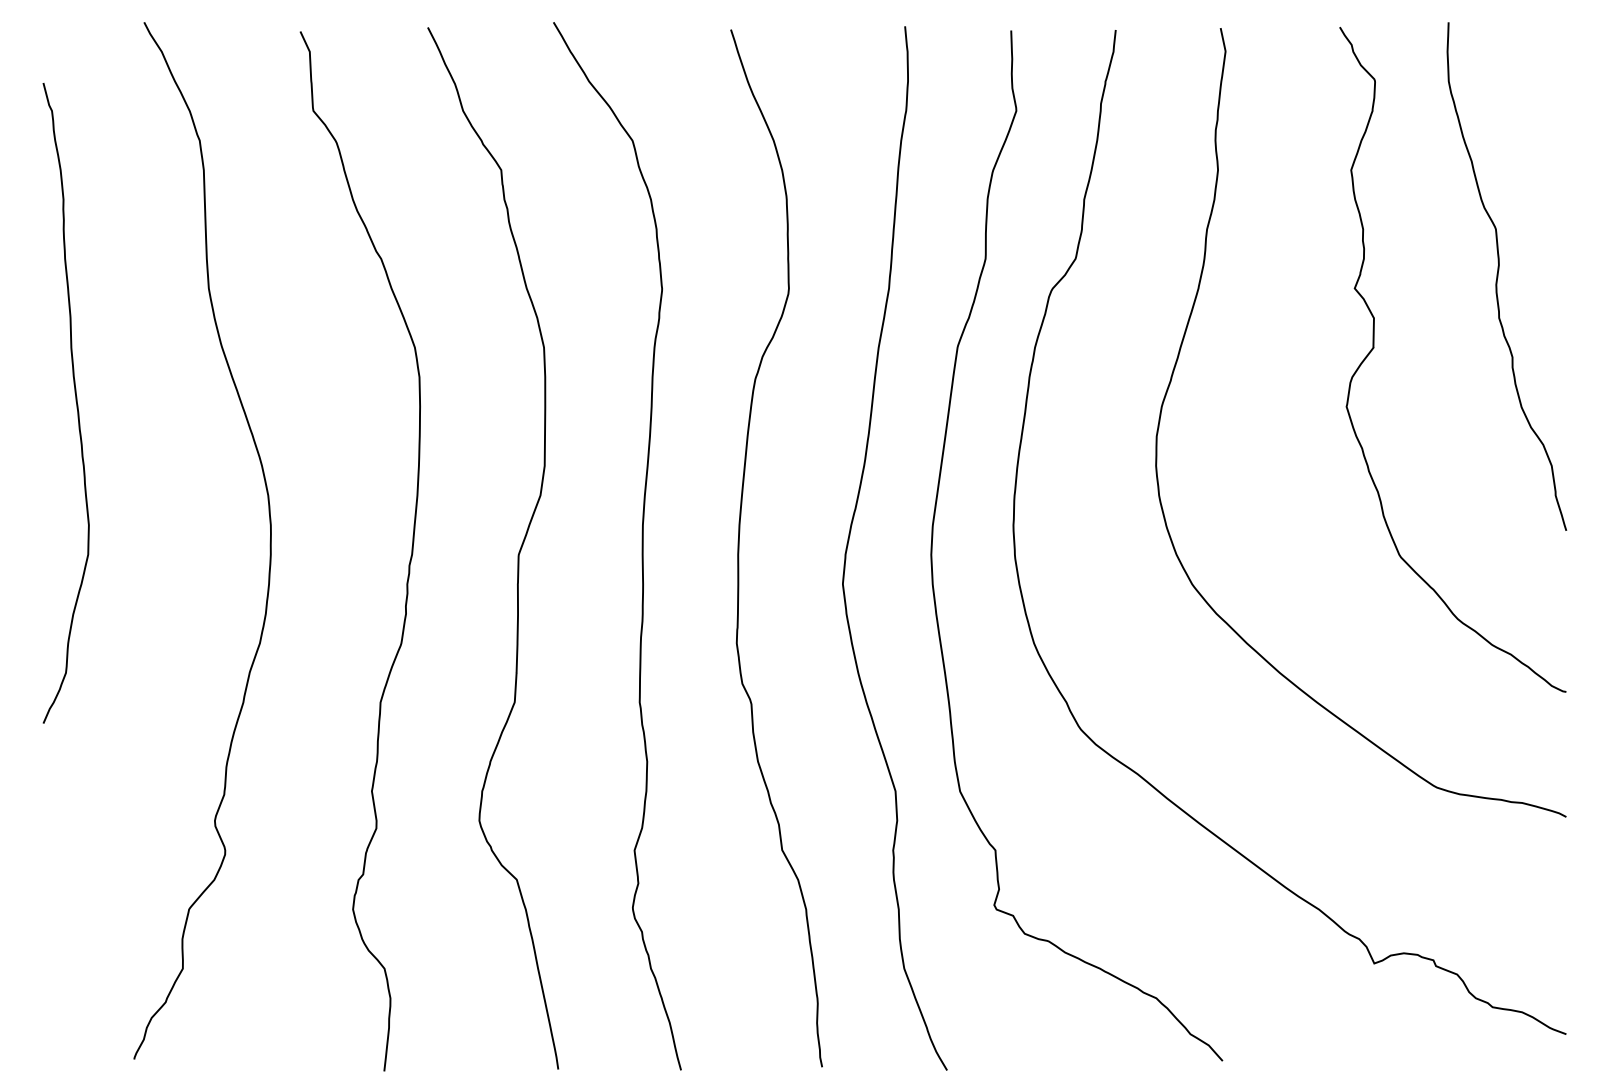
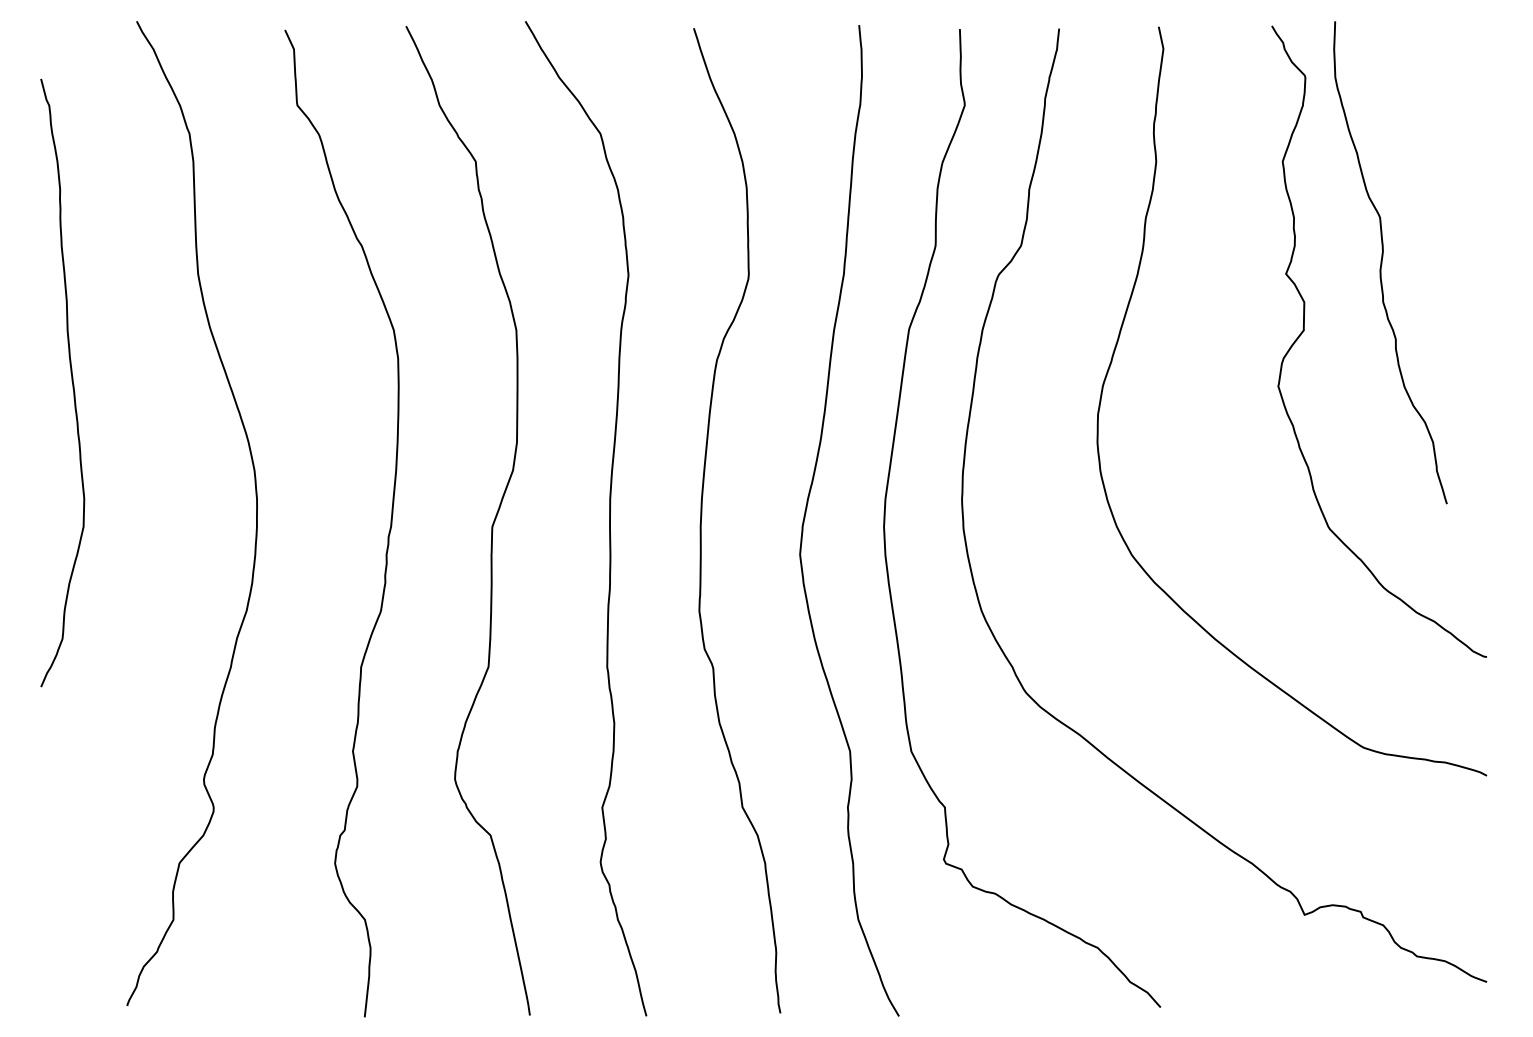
curve: (1498, 276) -> (1382, 262), moved

